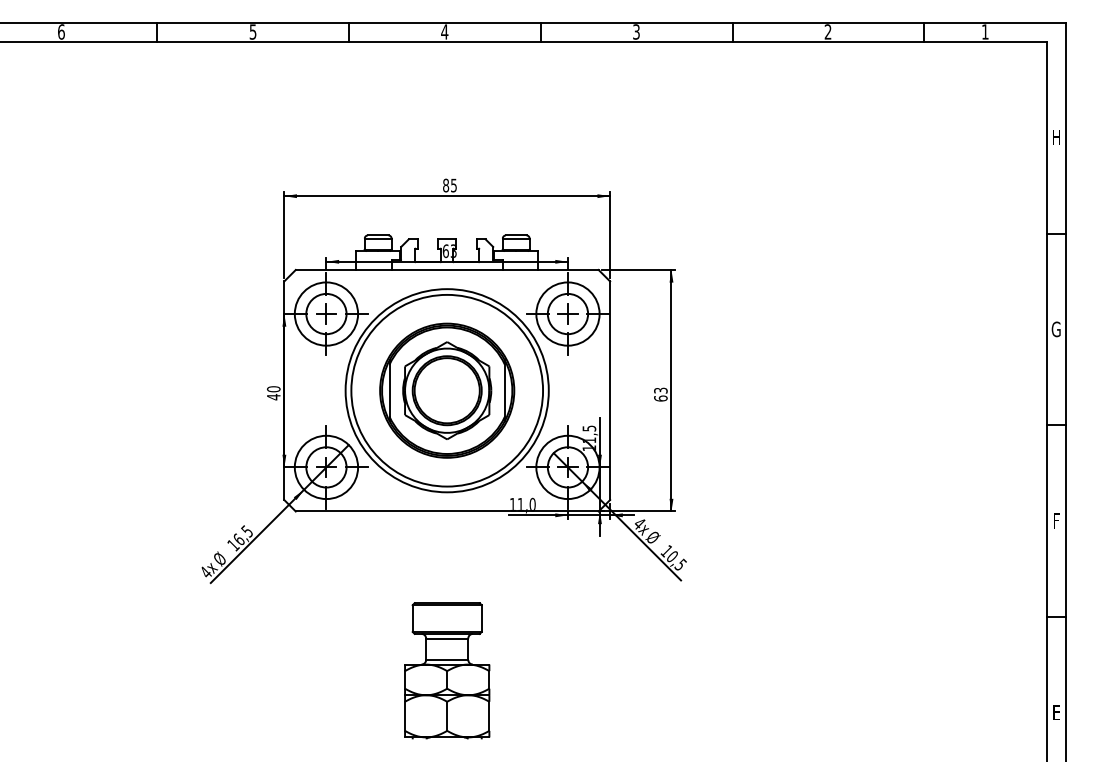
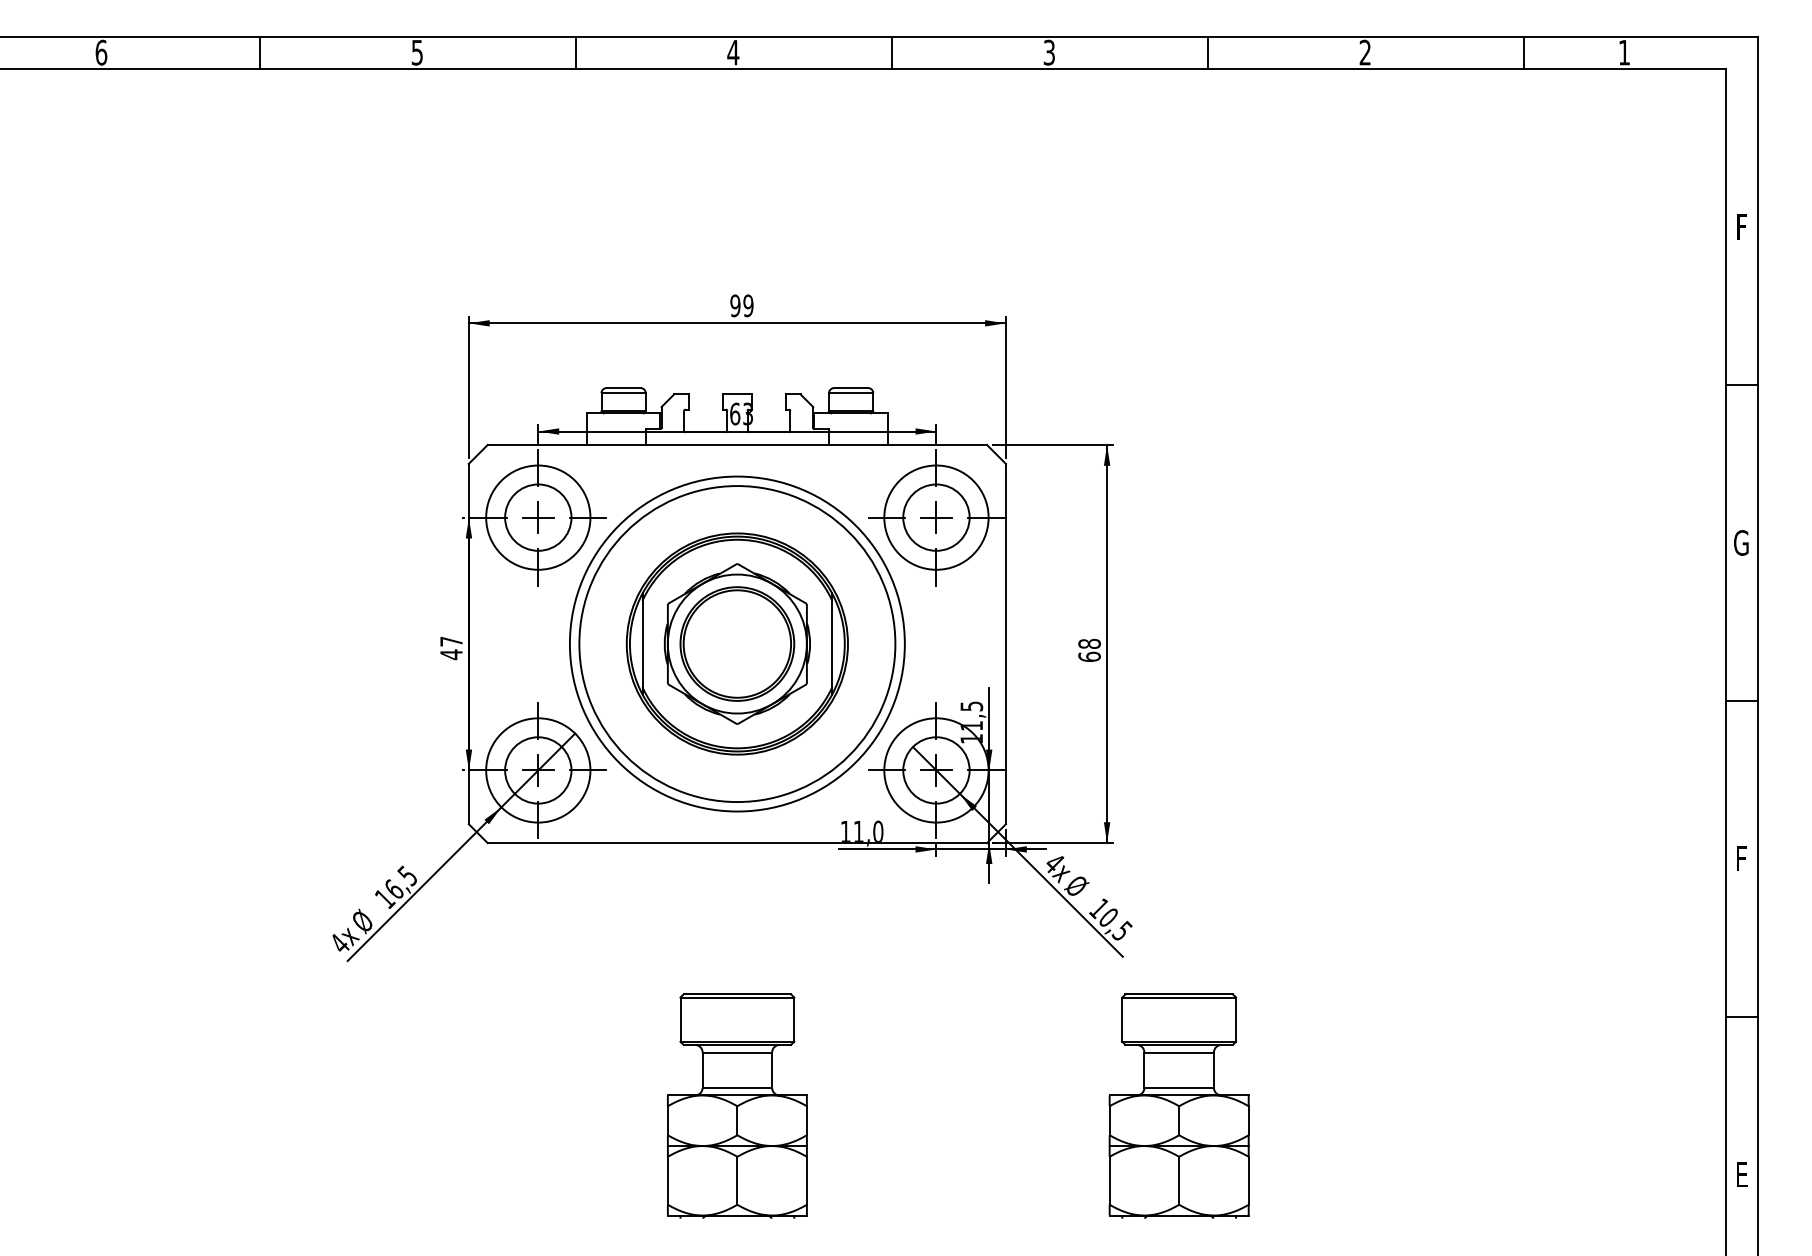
text: (1056, 137) -> (1741, 226), H -> F
text: (449, 185) -> (741, 305), 85 -> 99
text: (273, 389) -> (451, 642), 40 -> 47
text: (660, 390) -> (1088, 643), 63 -> 68
part: (715, 670) -> (1179, 1105), added

